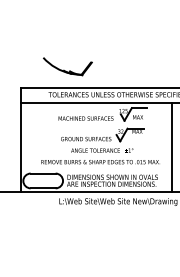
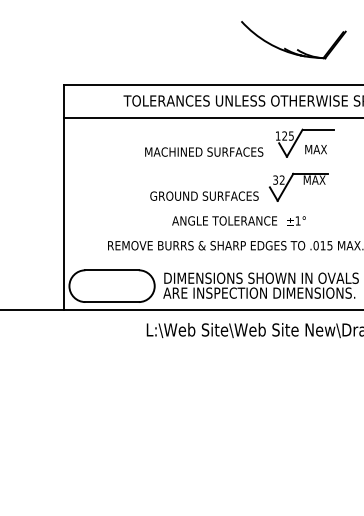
part: (67, 66) -> (293, 40), moved

